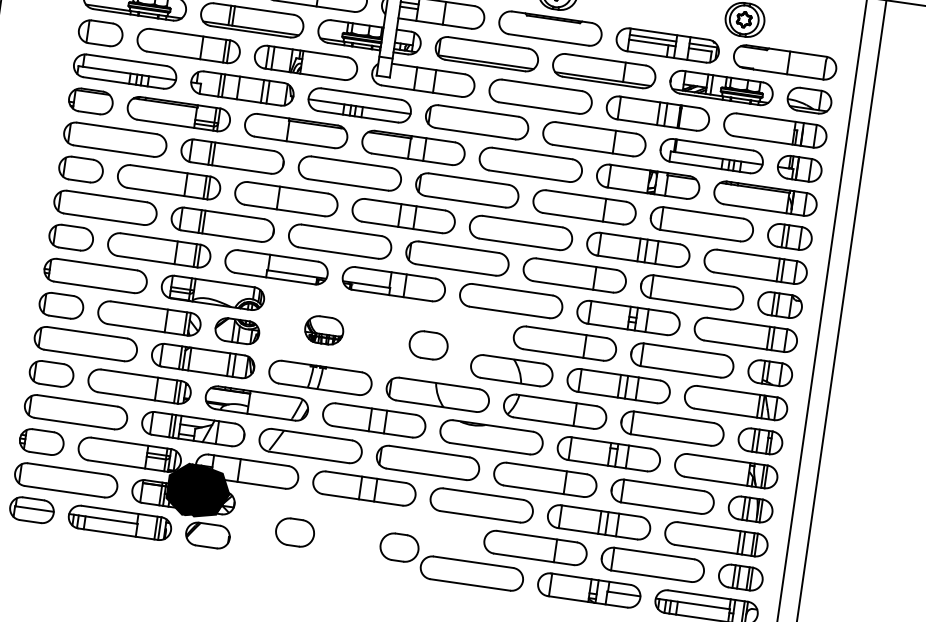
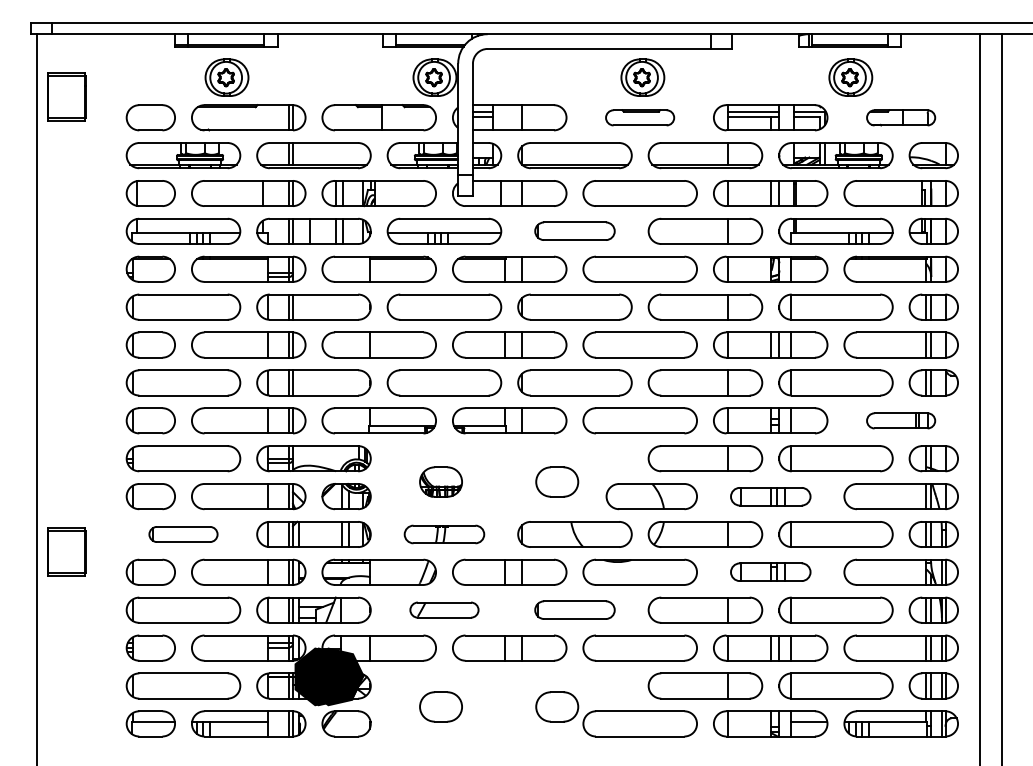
part: (549, 28) -> (639, 117), size x0.6
part: (784, 62) -> (900, 117), size x0.6
part: (476, 121) -> (574, 230), size x0.7
part: (745, 334) -> (900, 420), size x0.6
part: (85, 344) -> (183, 534), size x0.6
part: (320, 377) -> (444, 534), size x0.7
part: (618, 386) -> (770, 496), size x0.7
part: (310, 445) -> (444, 609), size x0.6
part: (608, 453) -> (770, 571), size x0.7
part: (427, 462) -> (574, 609), size x0.7

